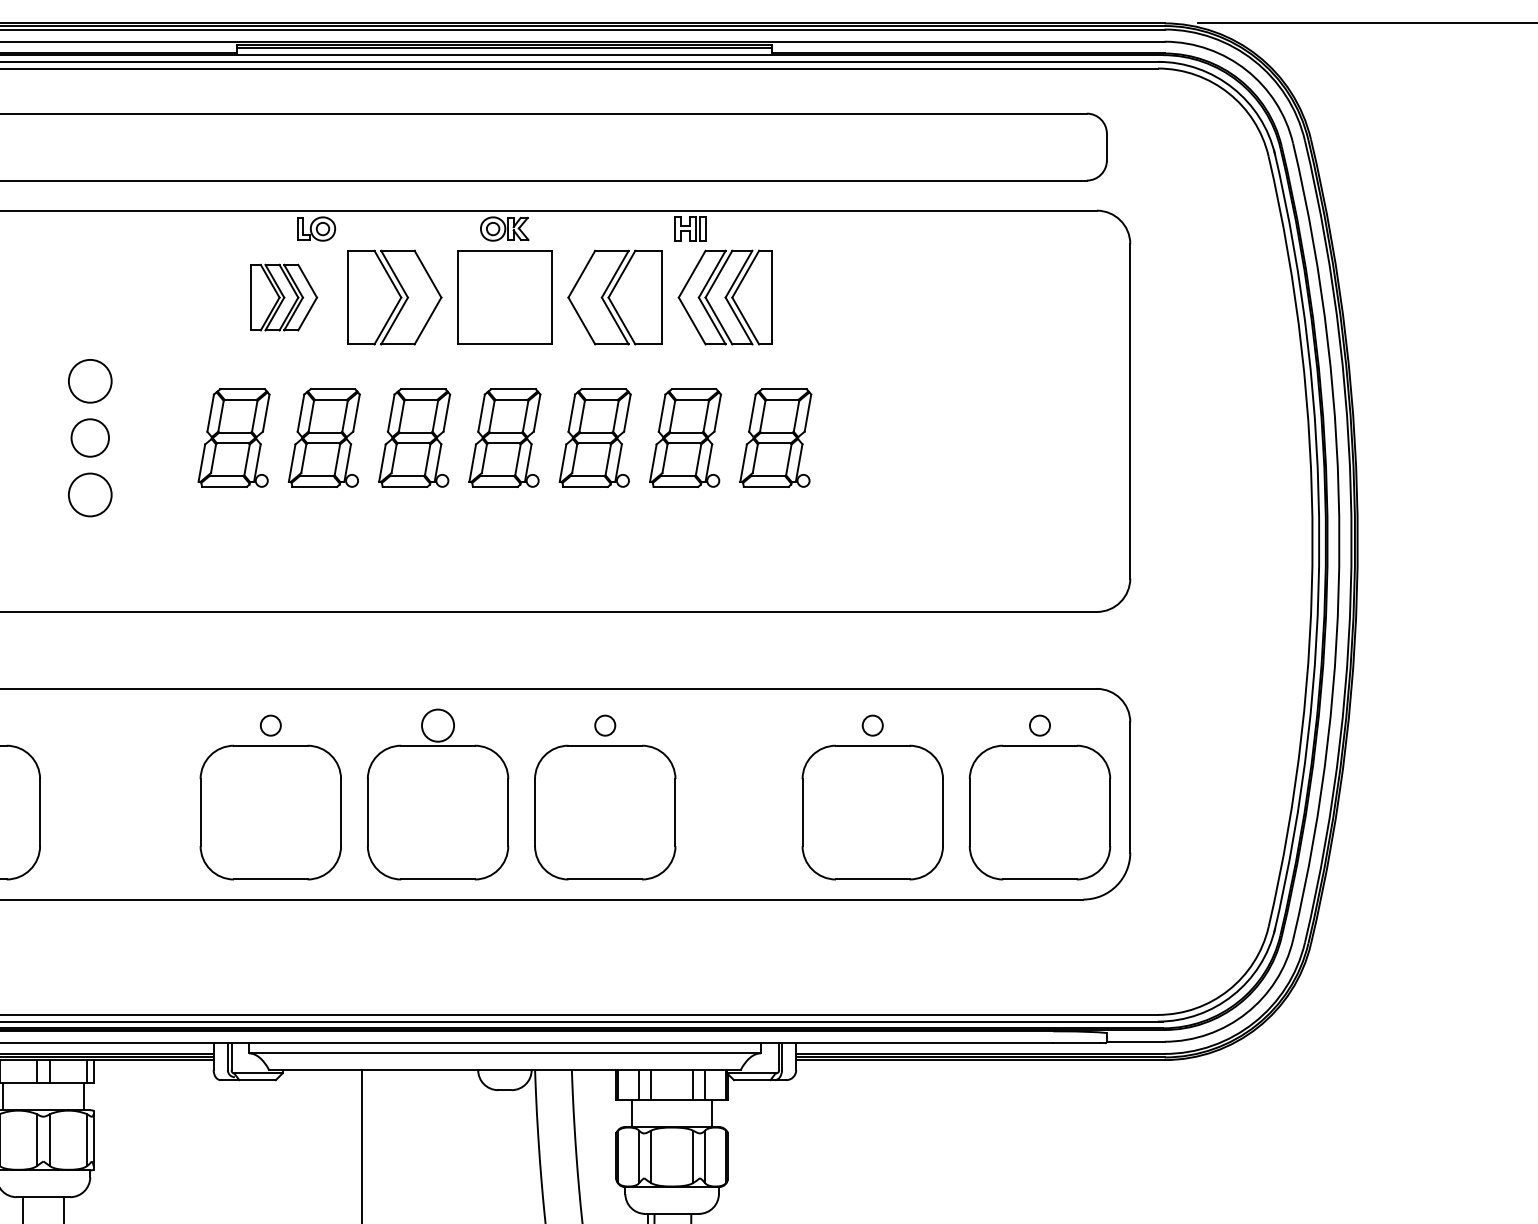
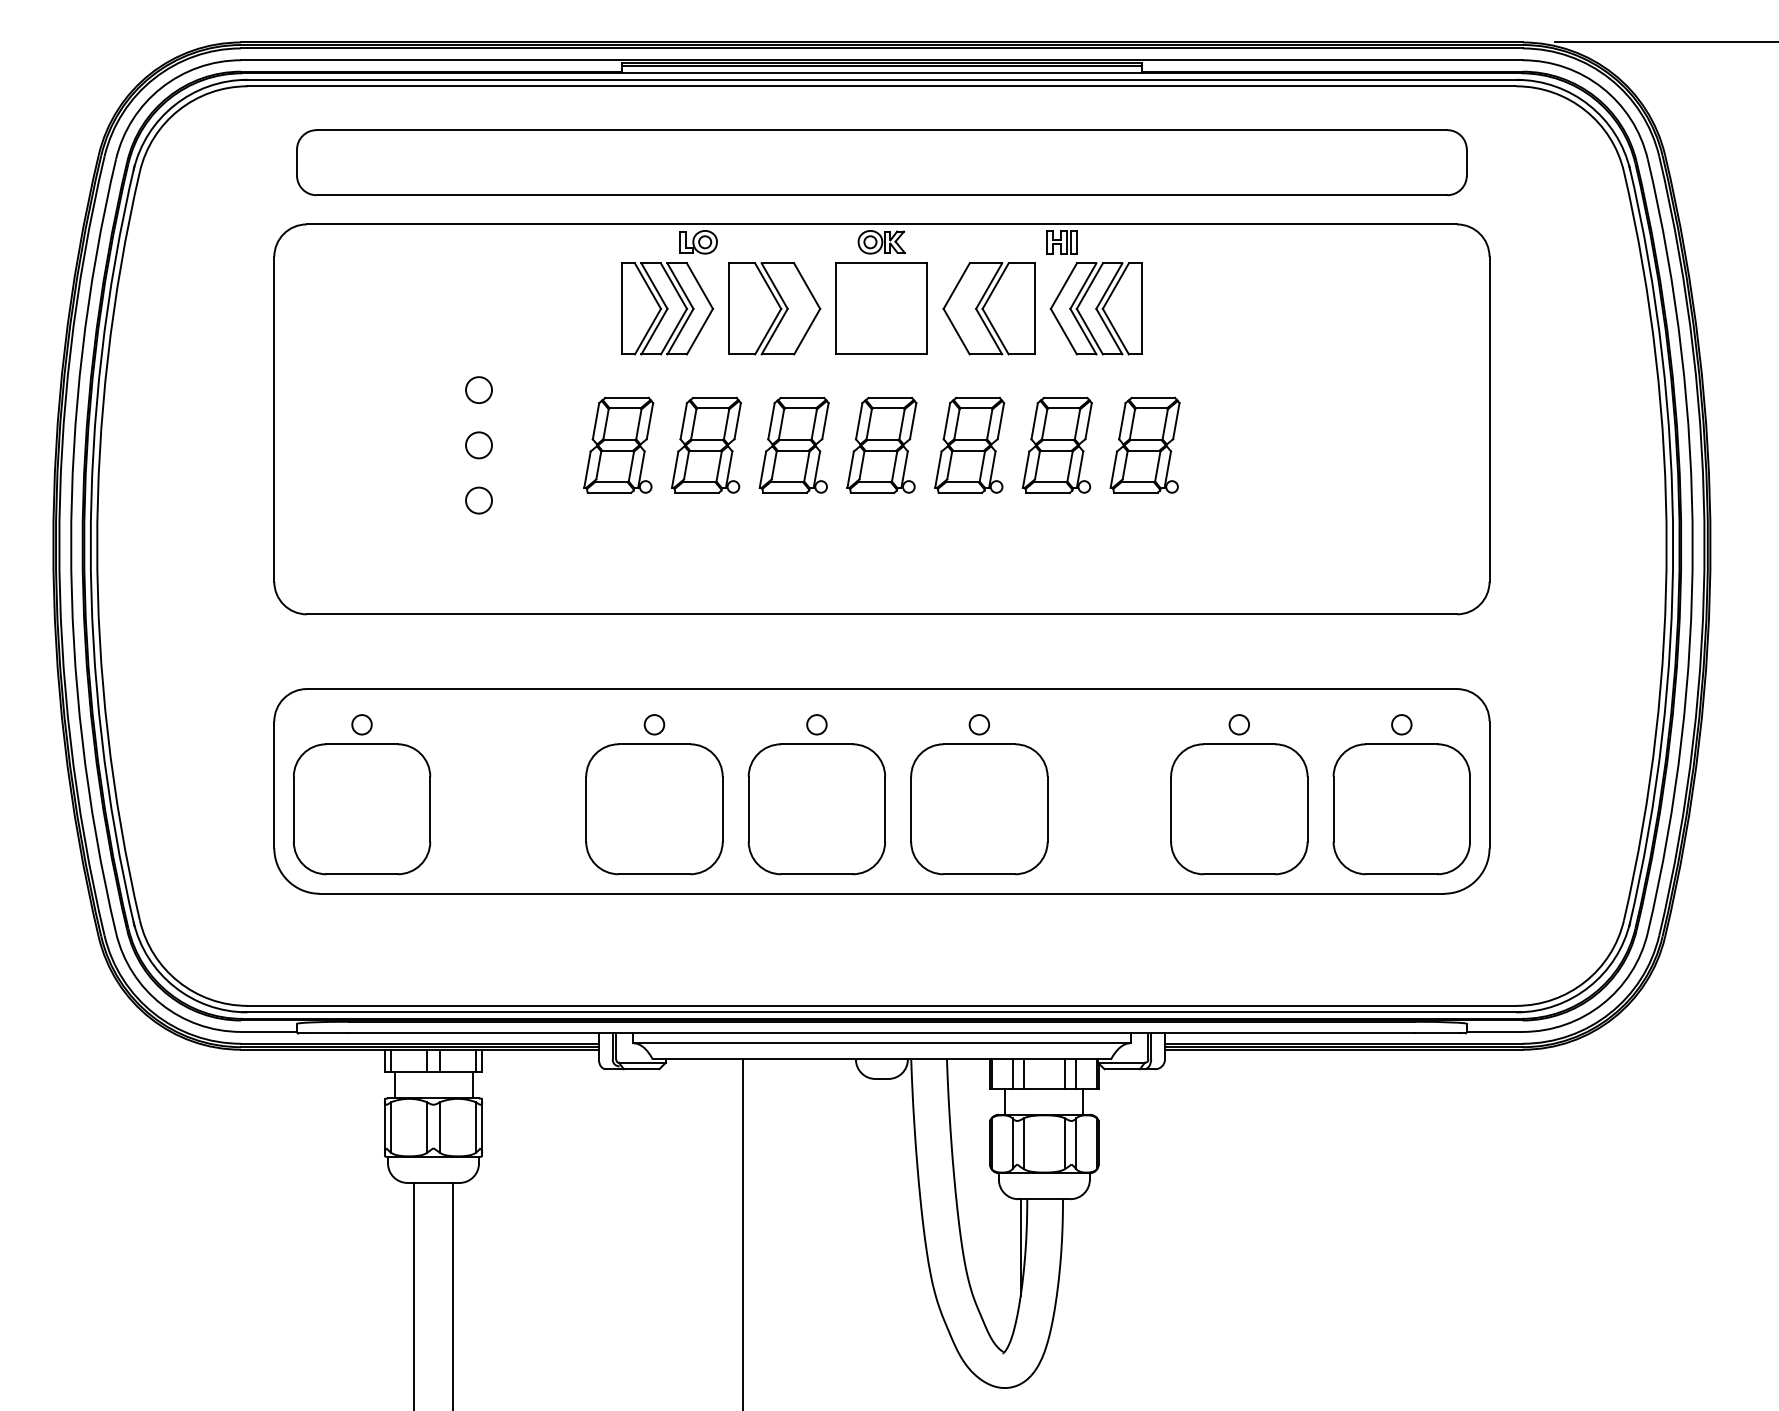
part: (284, 297) -> (667, 308), size x1.43
circle: (89, 380) -> (478, 389), size x0.62
circle: (89, 438) -> (478, 445), size x0.71
circle: (89, 494) -> (478, 500), size x0.62
circle: (437, 725) -> (816, 724), size x0.62

